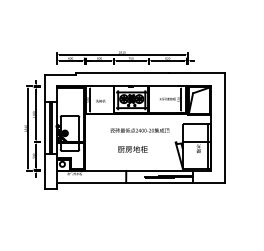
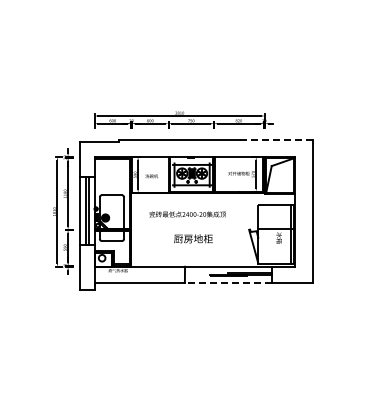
line: (196, 73) -> (276, 140), solid -> dashed
text: (139, 130) -> (187, 214), moved
line: (158, 183) -> (227, 282), solid -> dashed

